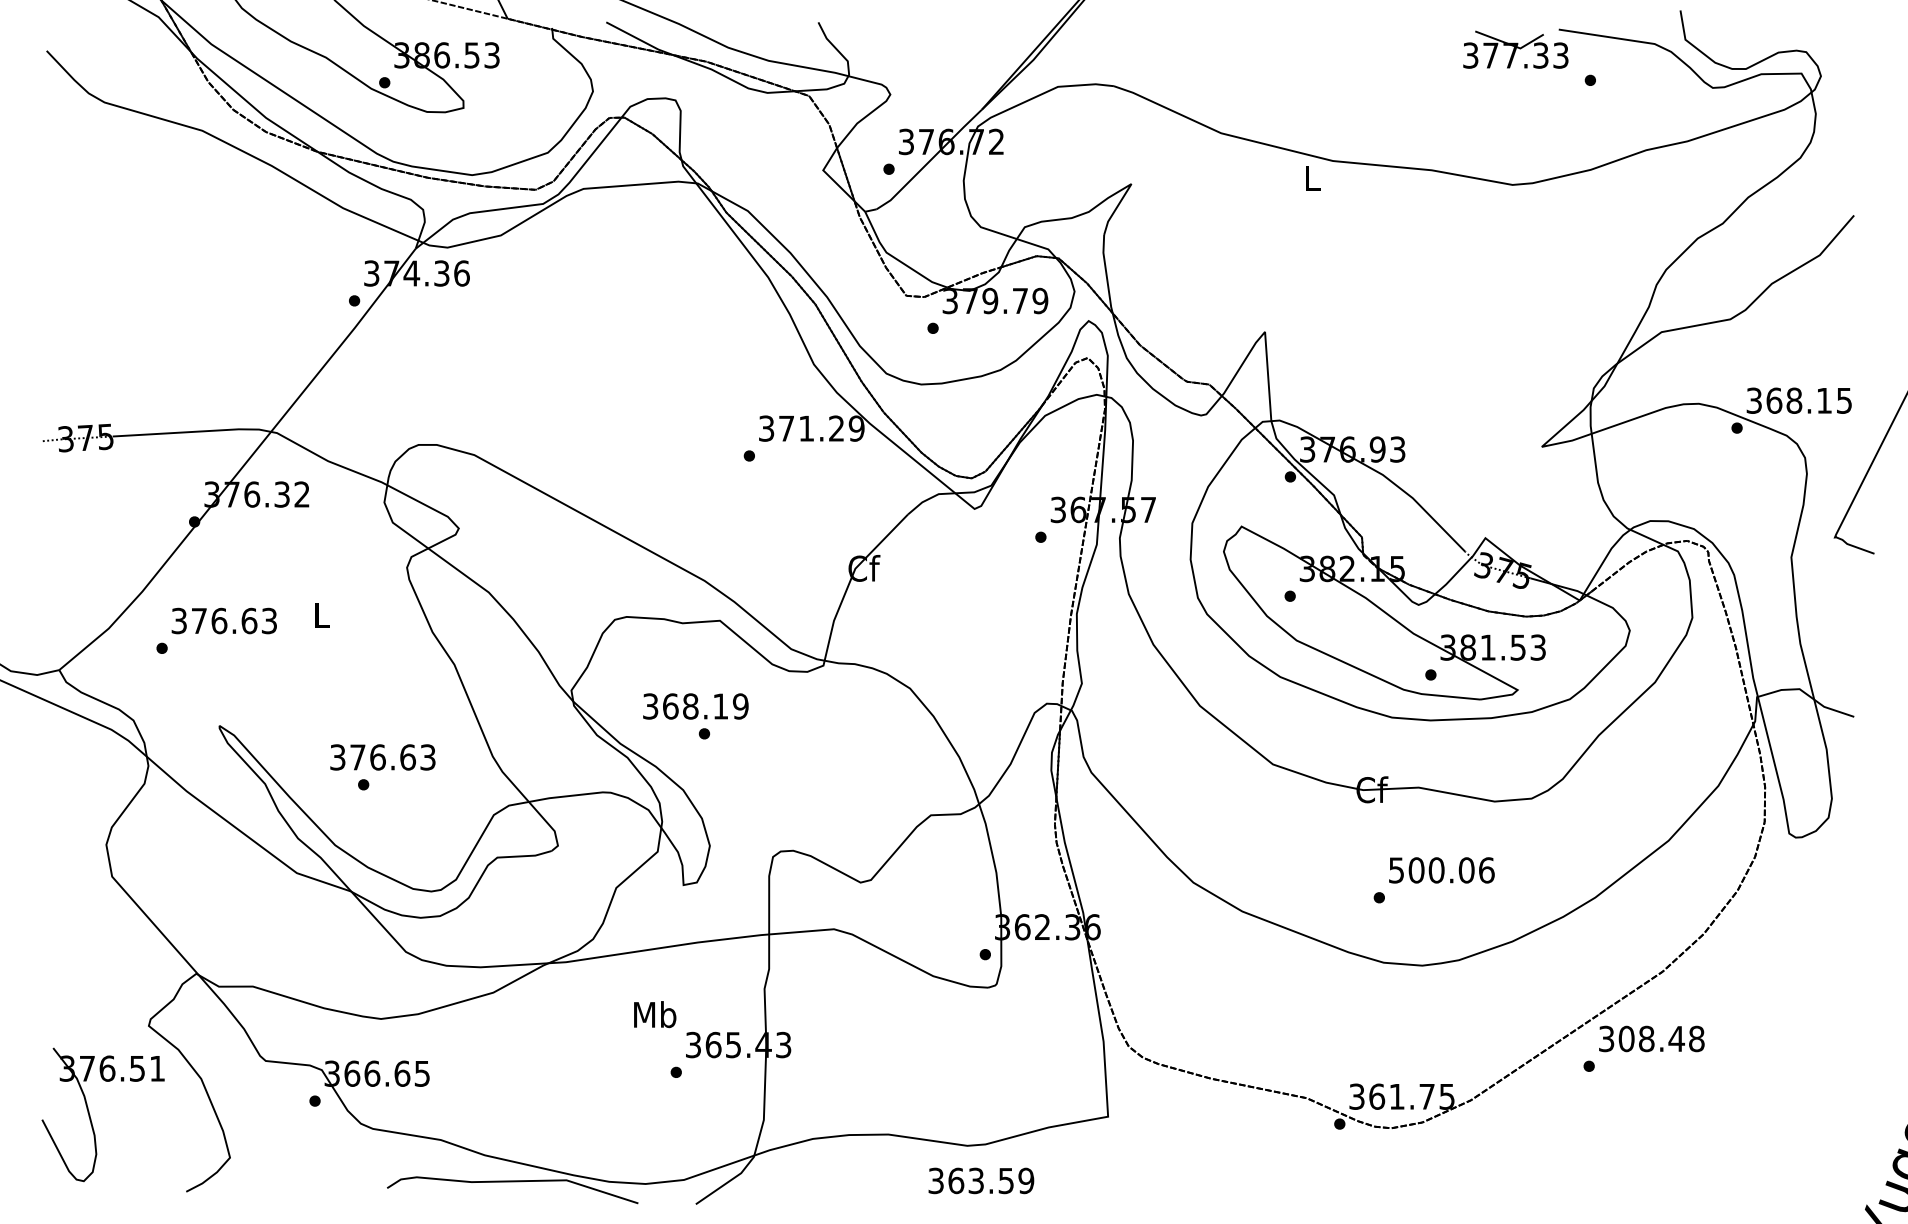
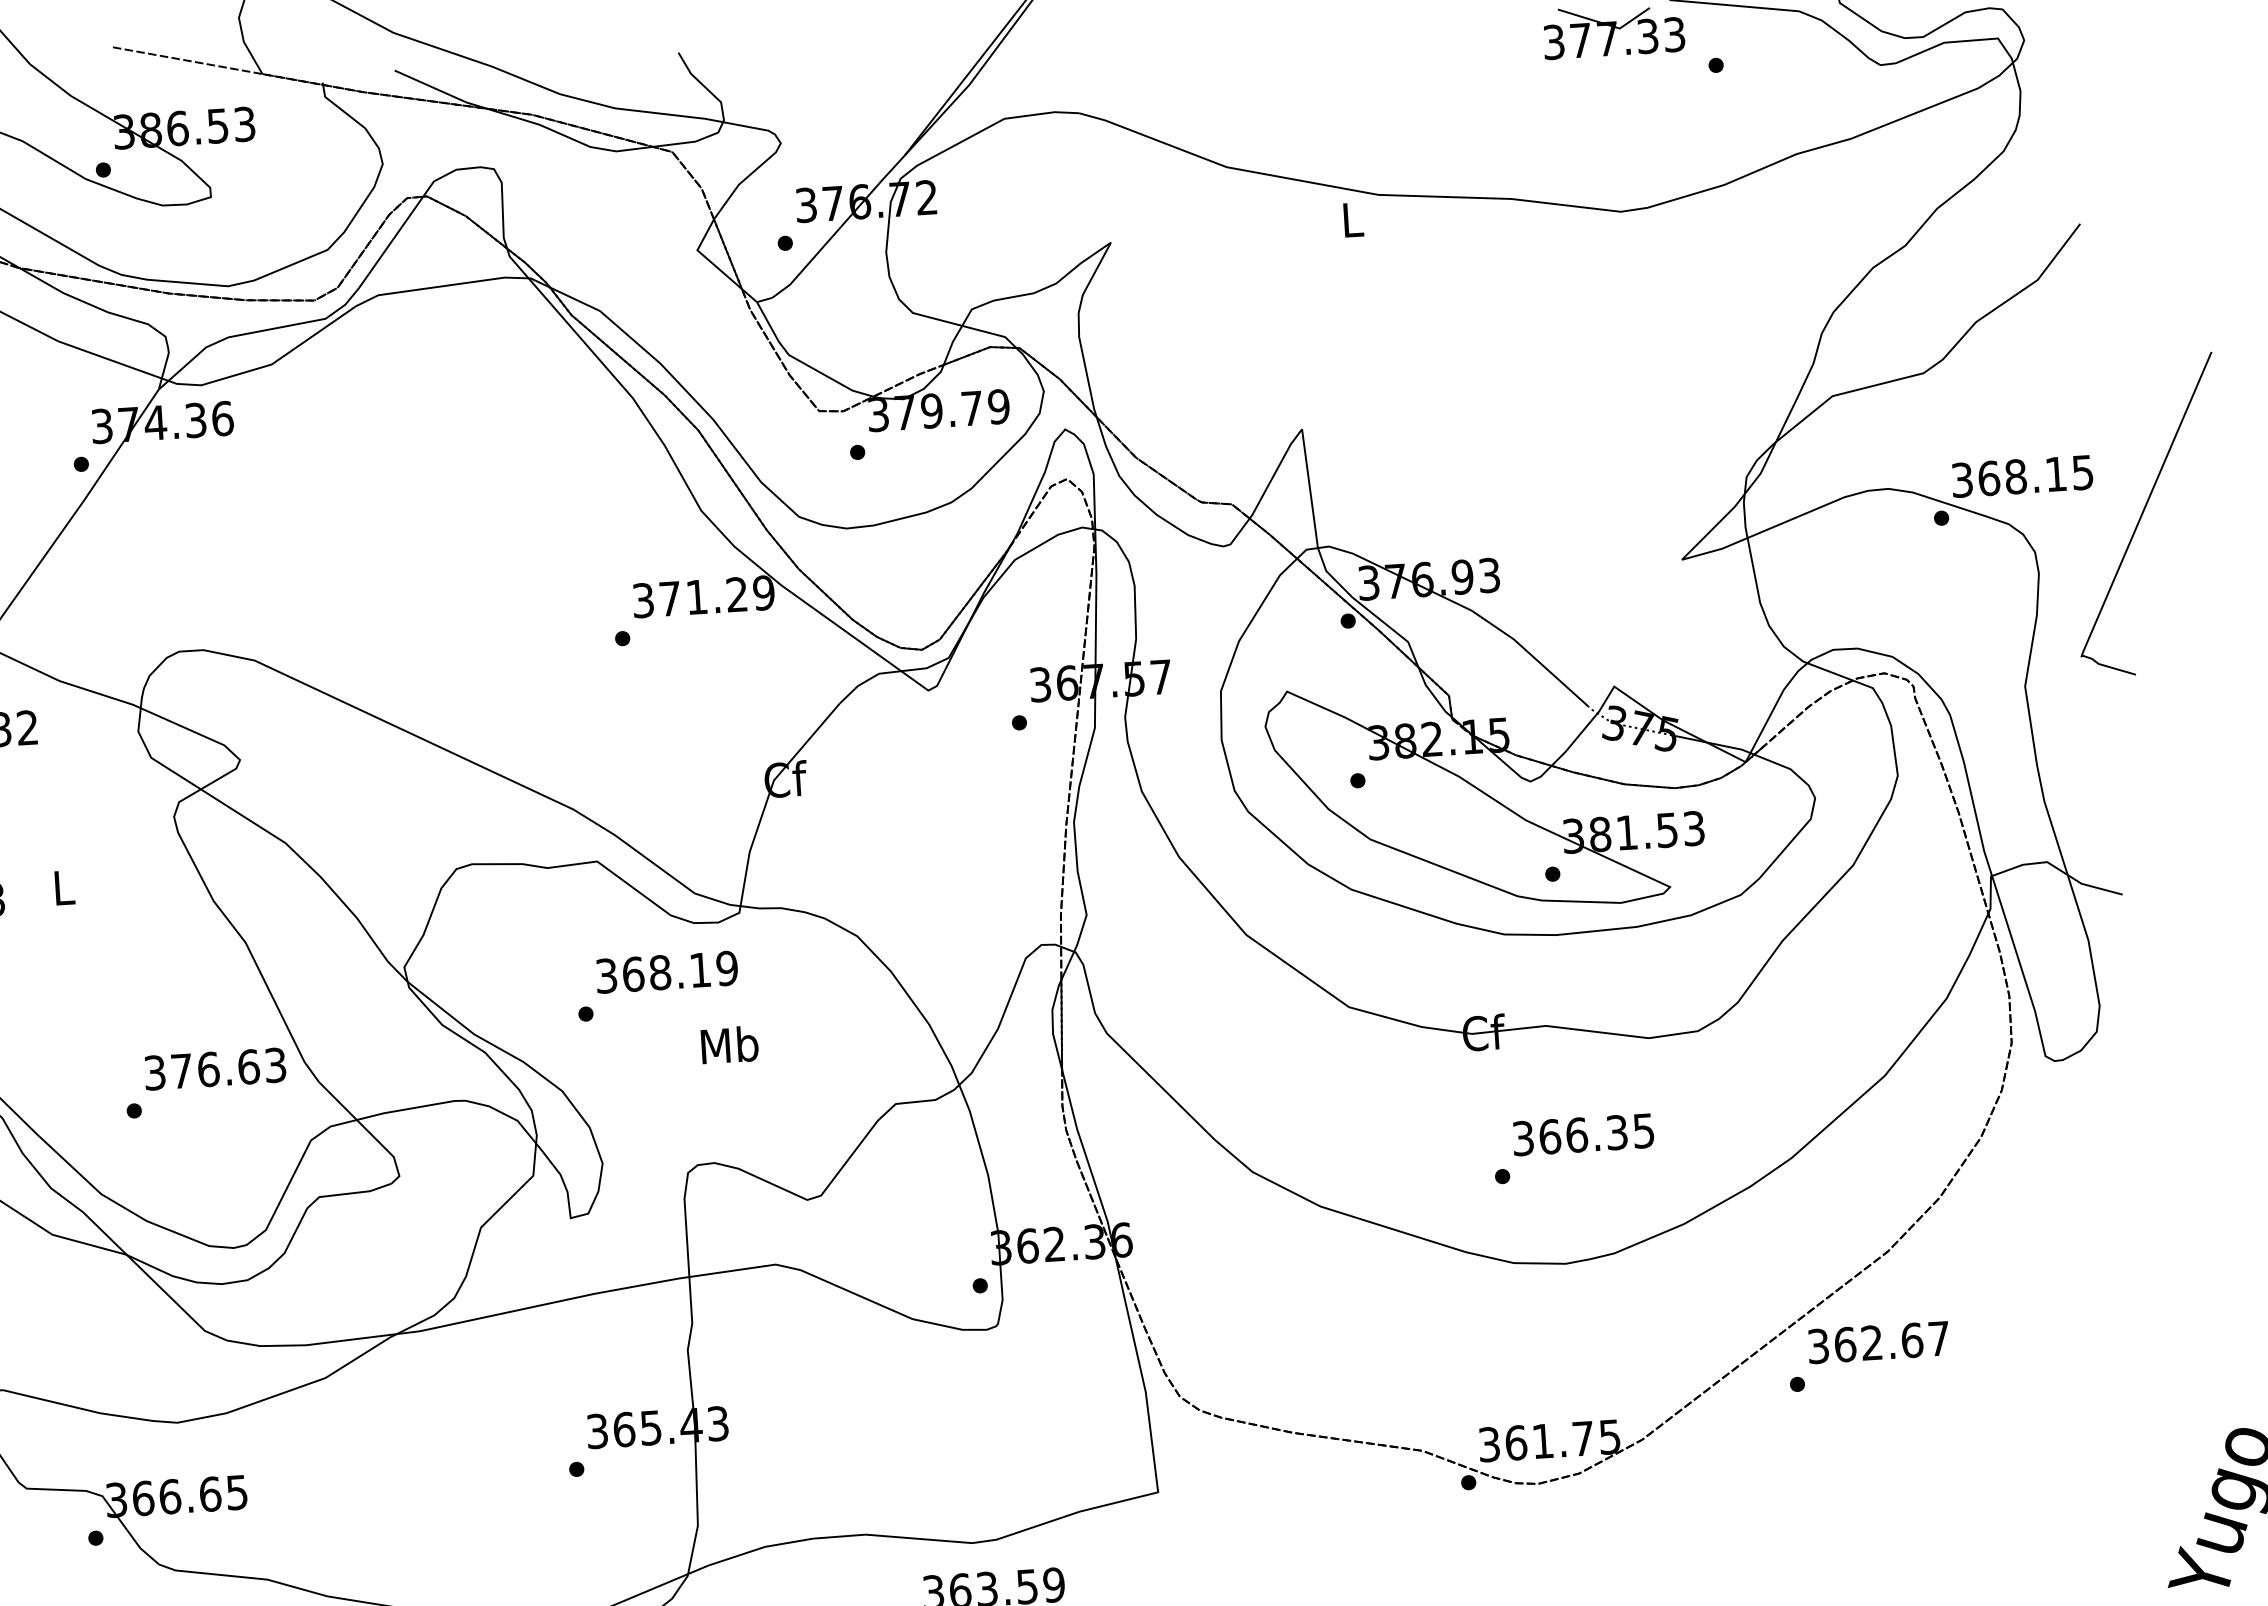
text: (695, 706) -> (666, 972), moved
text: (382, 757) -> (214, 1069), moved
text: (1441, 870) -> (1583, 1134), 500.06 -> 366.35
text: (655, 1014) -> (730, 1044), moved
text: (1661, 1038) -> (1891, 1341), 308.48 -> 362.67

